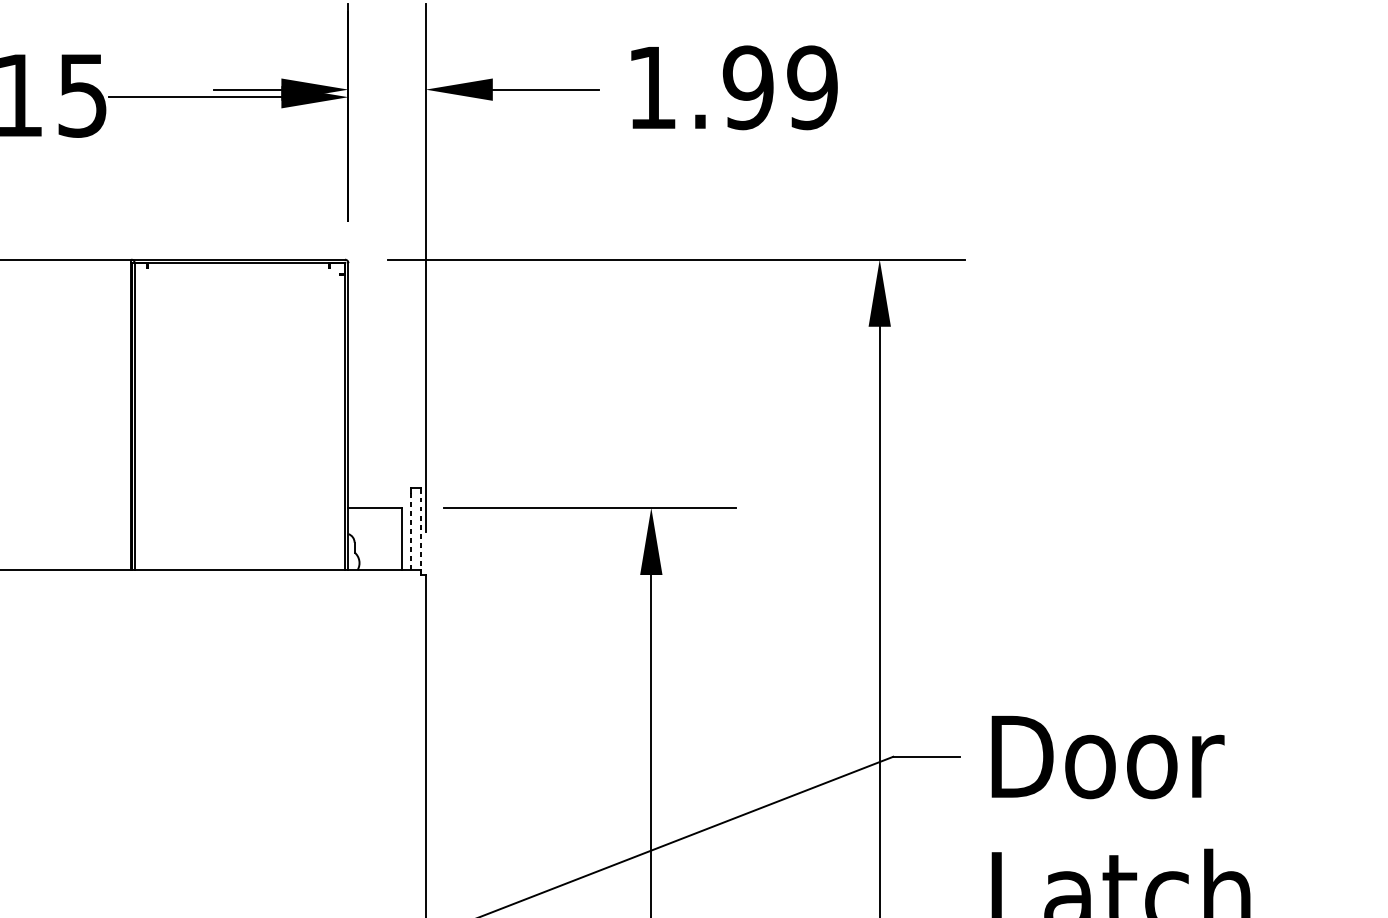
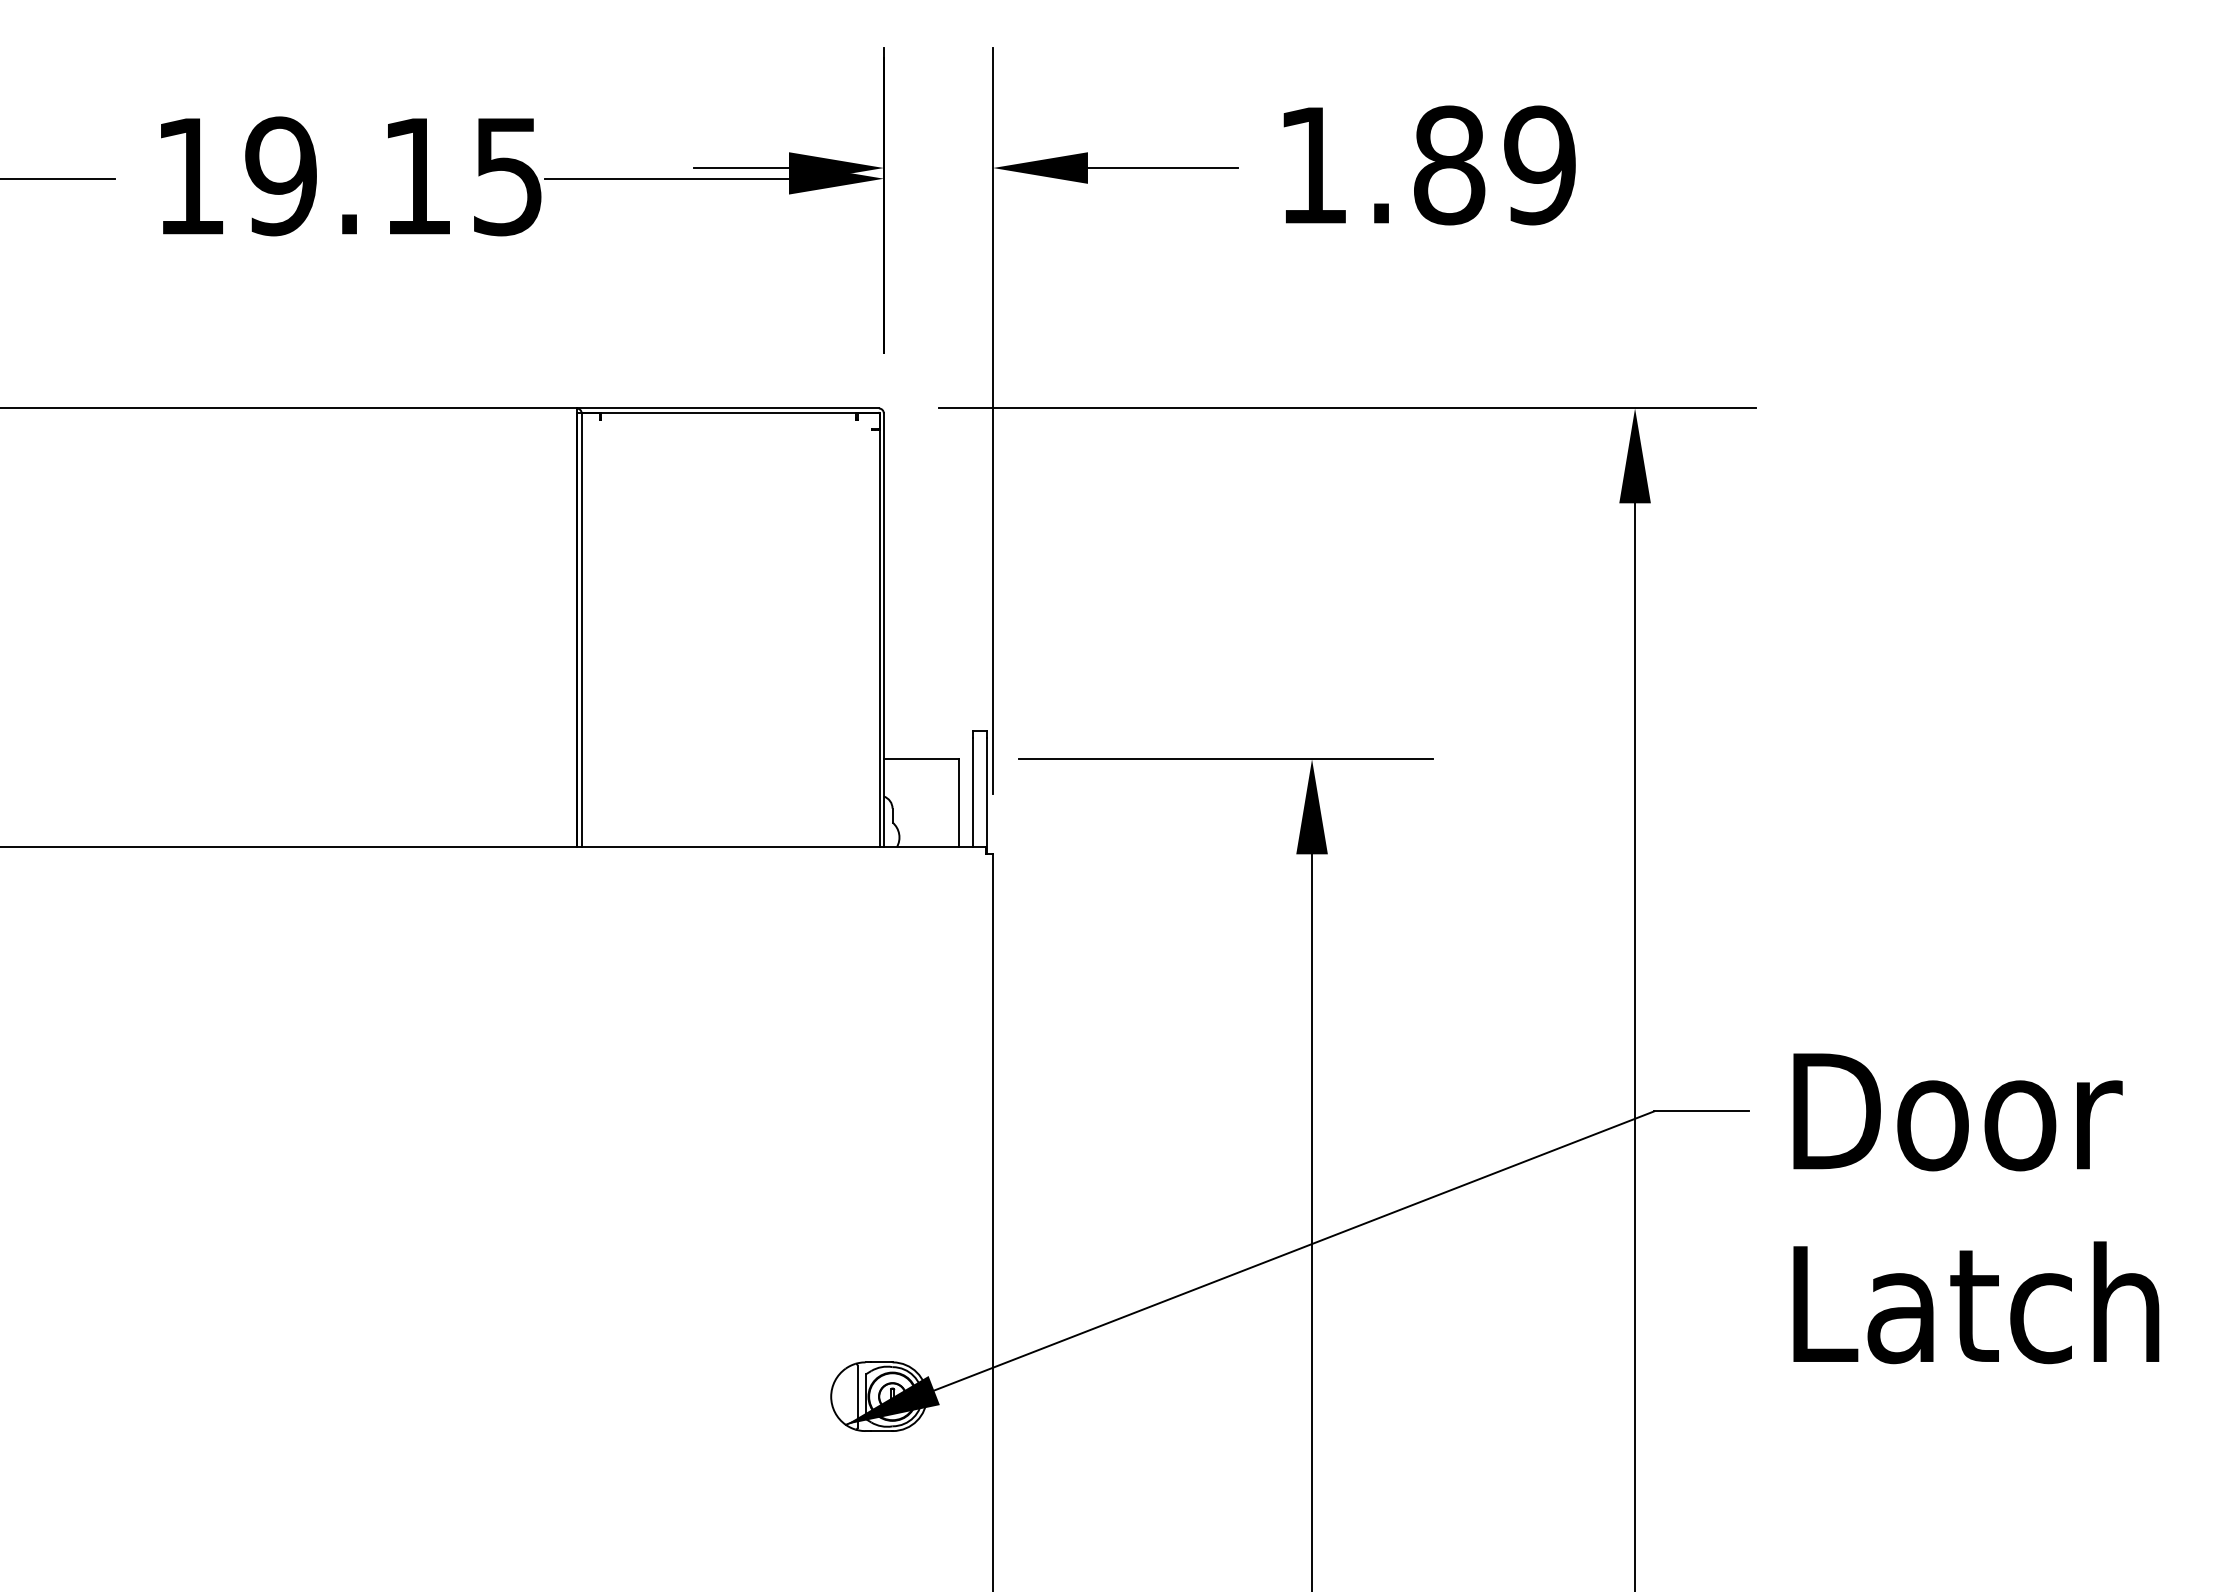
text: (748, 87) -> (1449, 165), 1.99 -> 1.89
line: (411, 531) -> (972, 792), dashed -> solid
line: (421, 534) -> (987, 796), dashed -> solid

